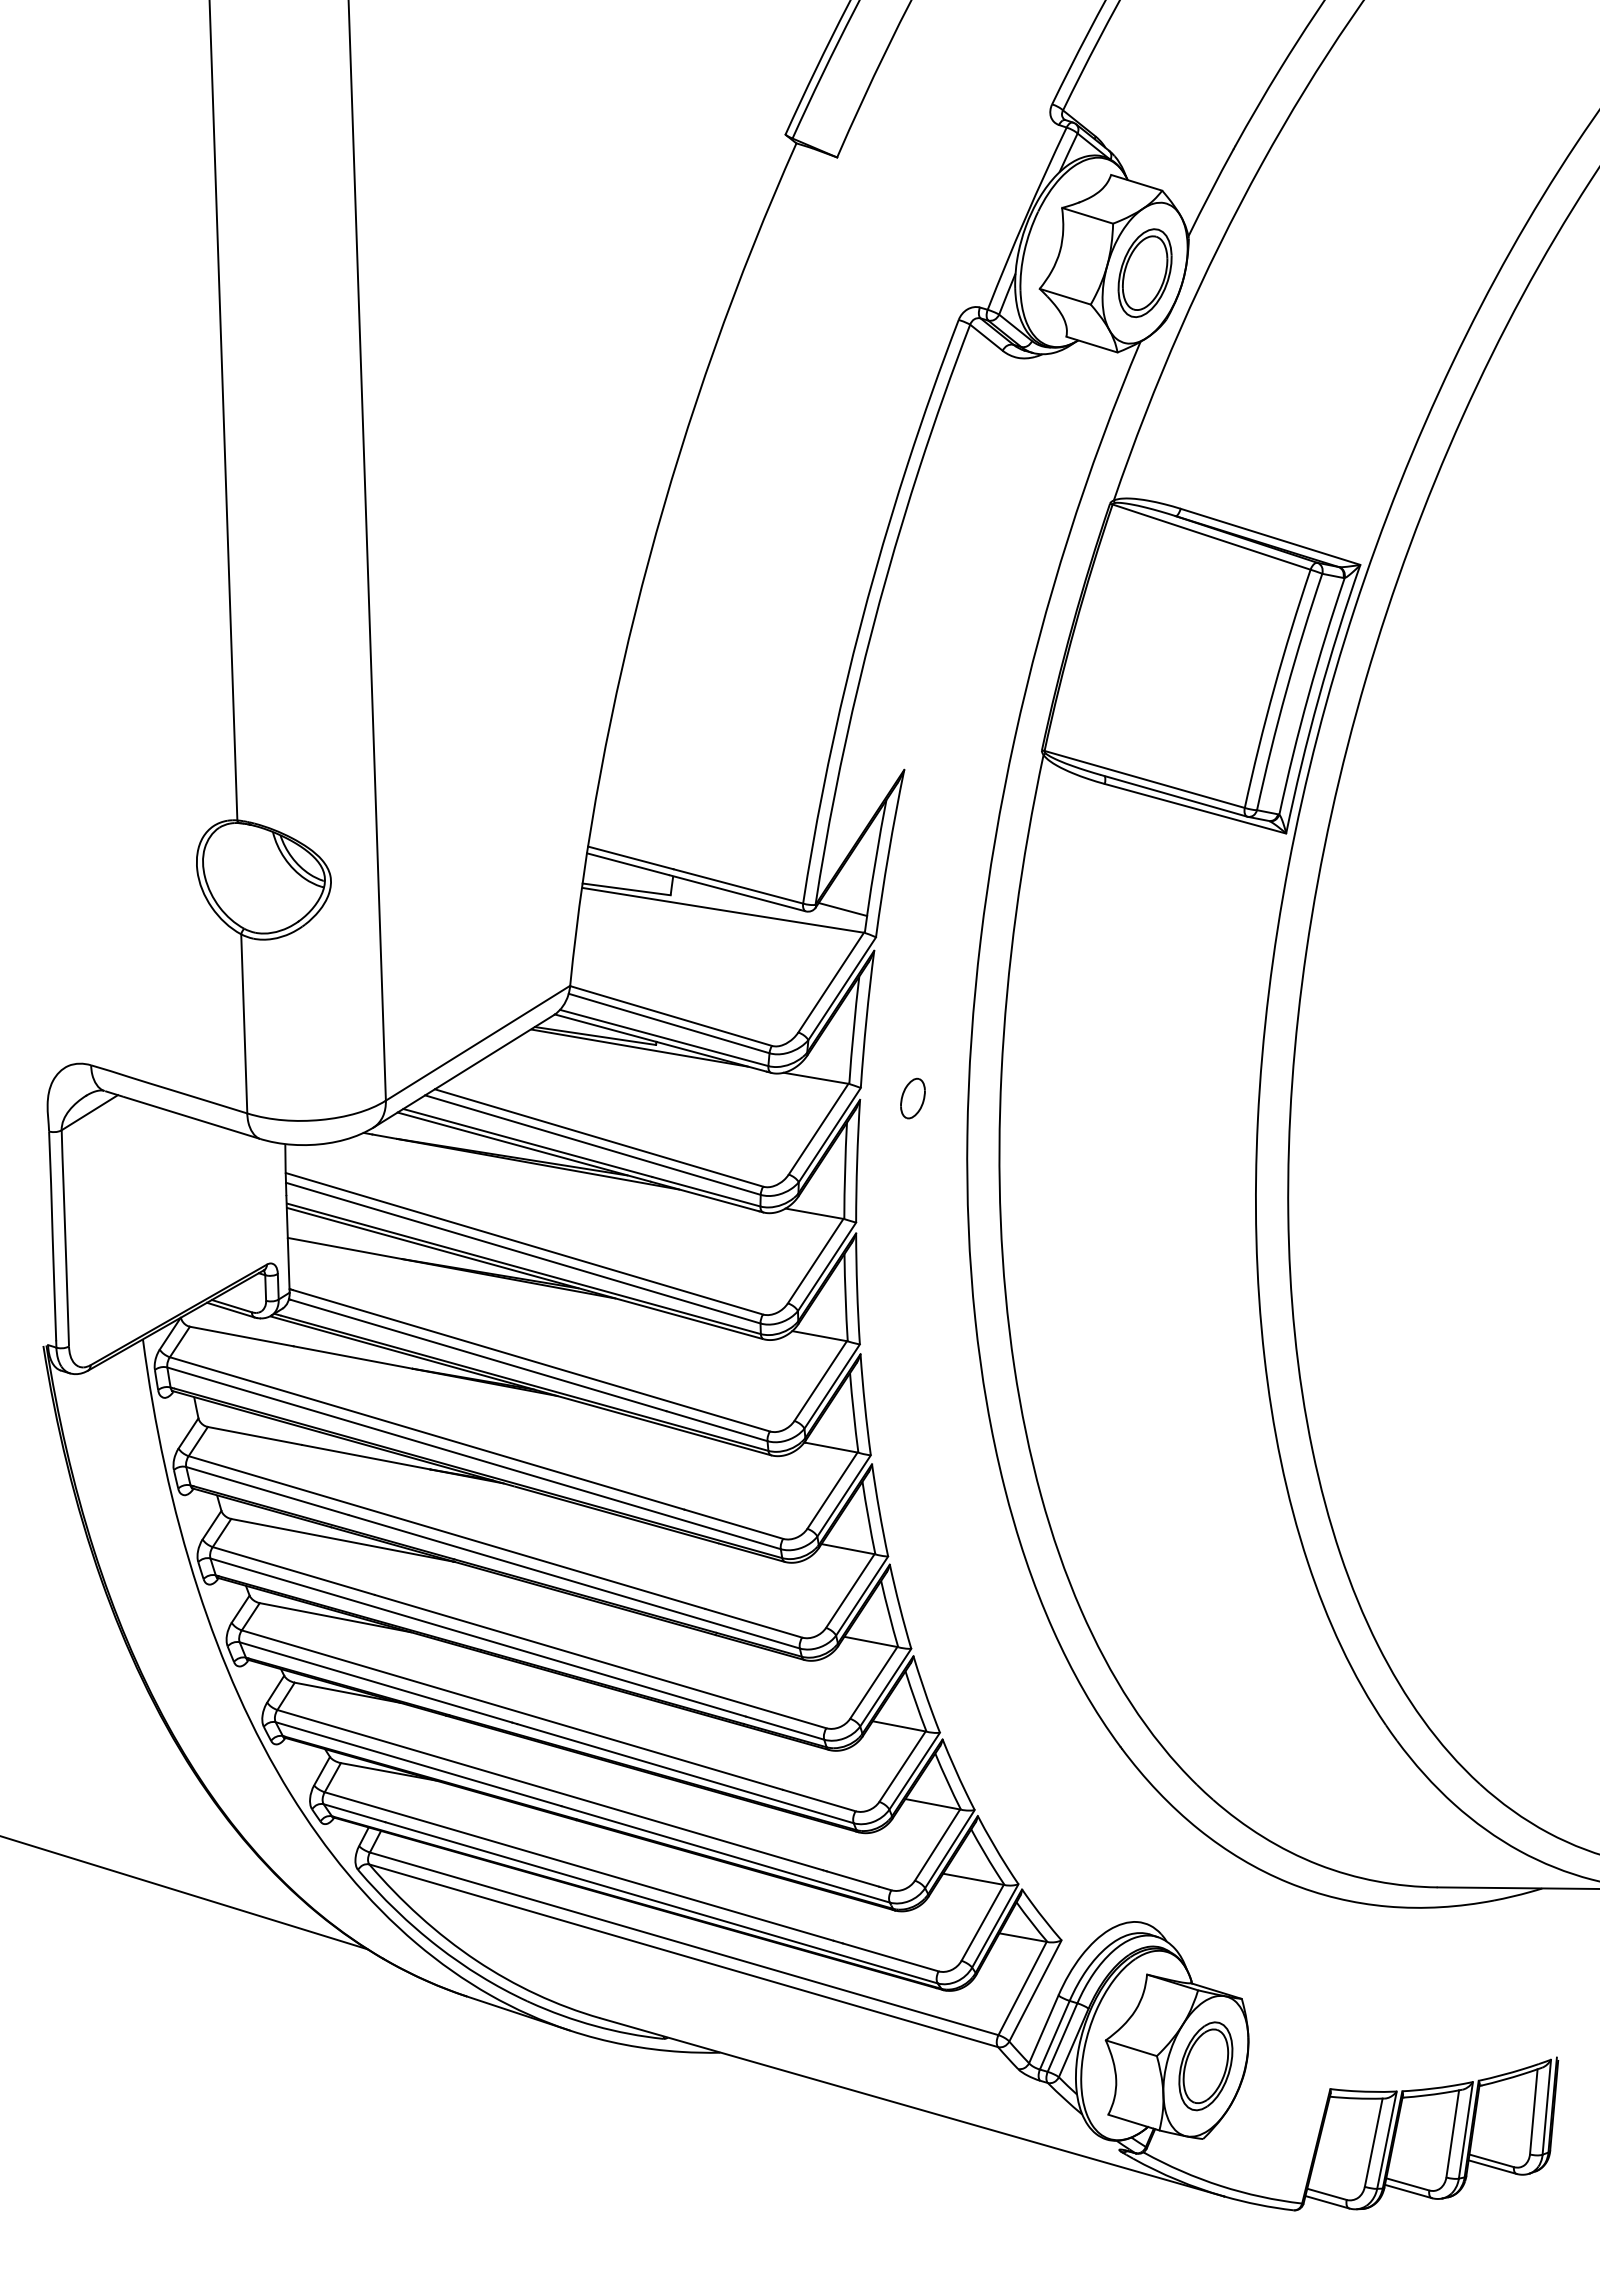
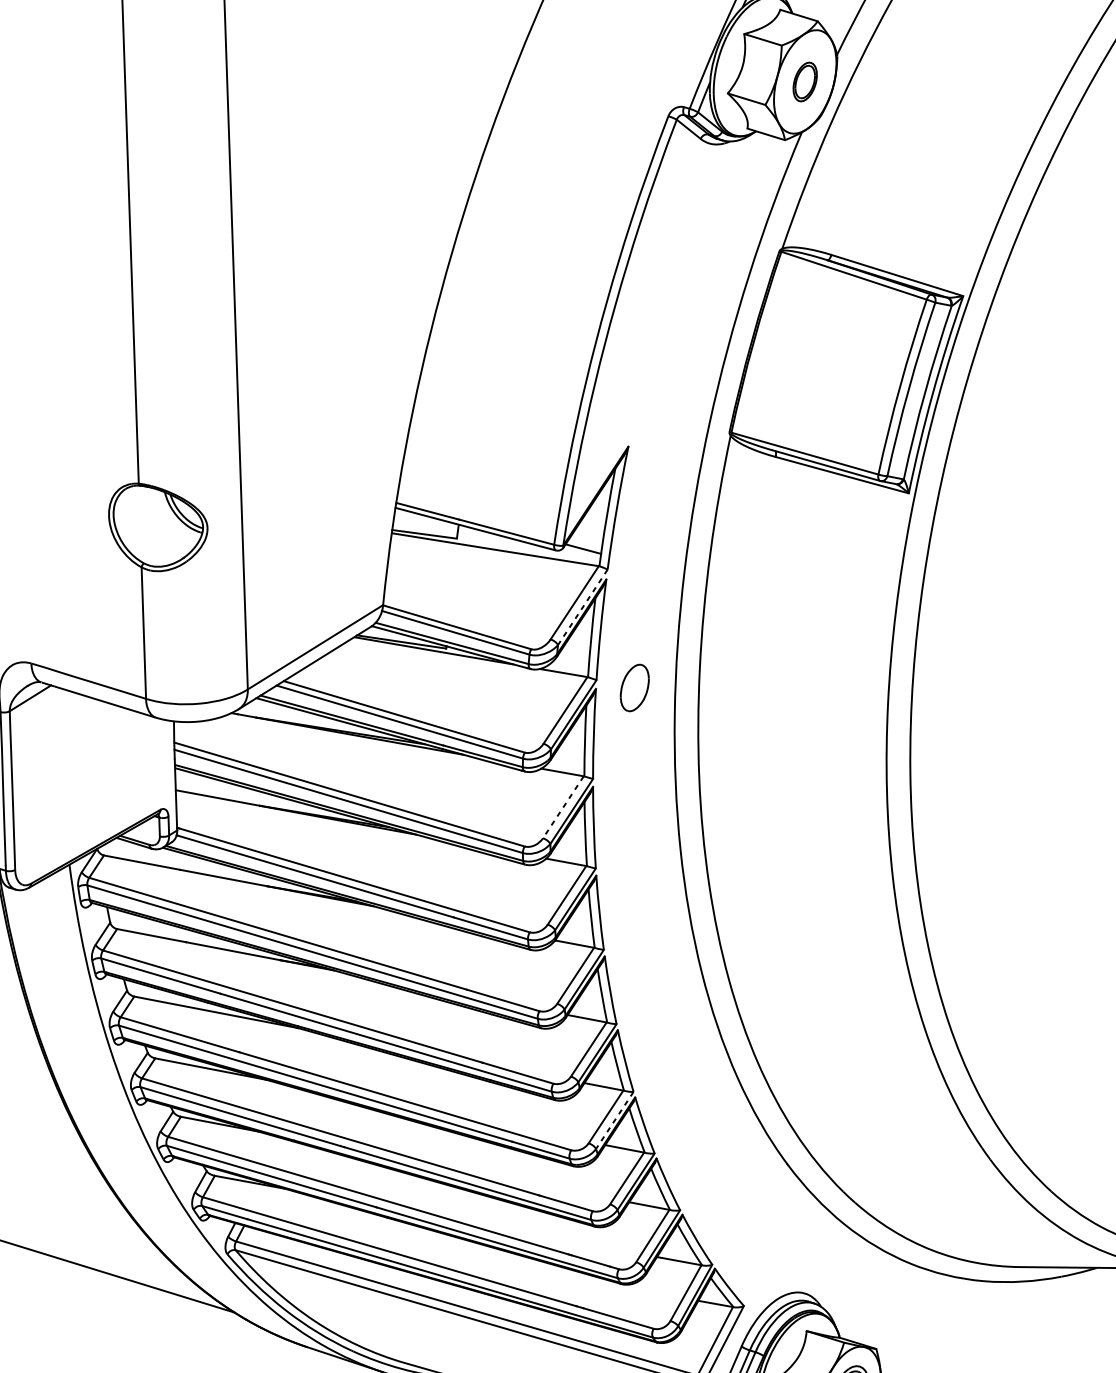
part: (1144, 273) -> (804, 82), size x0.6
line: (842, 988) -> (583, 607), solid -> dashed
part: (912, 1098) -> (634, 687), size x1.6
line: (815, 1261) -> (563, 807), solid -> dashed
line: (885, 1688) -> (614, 1121), solid -> dashed

